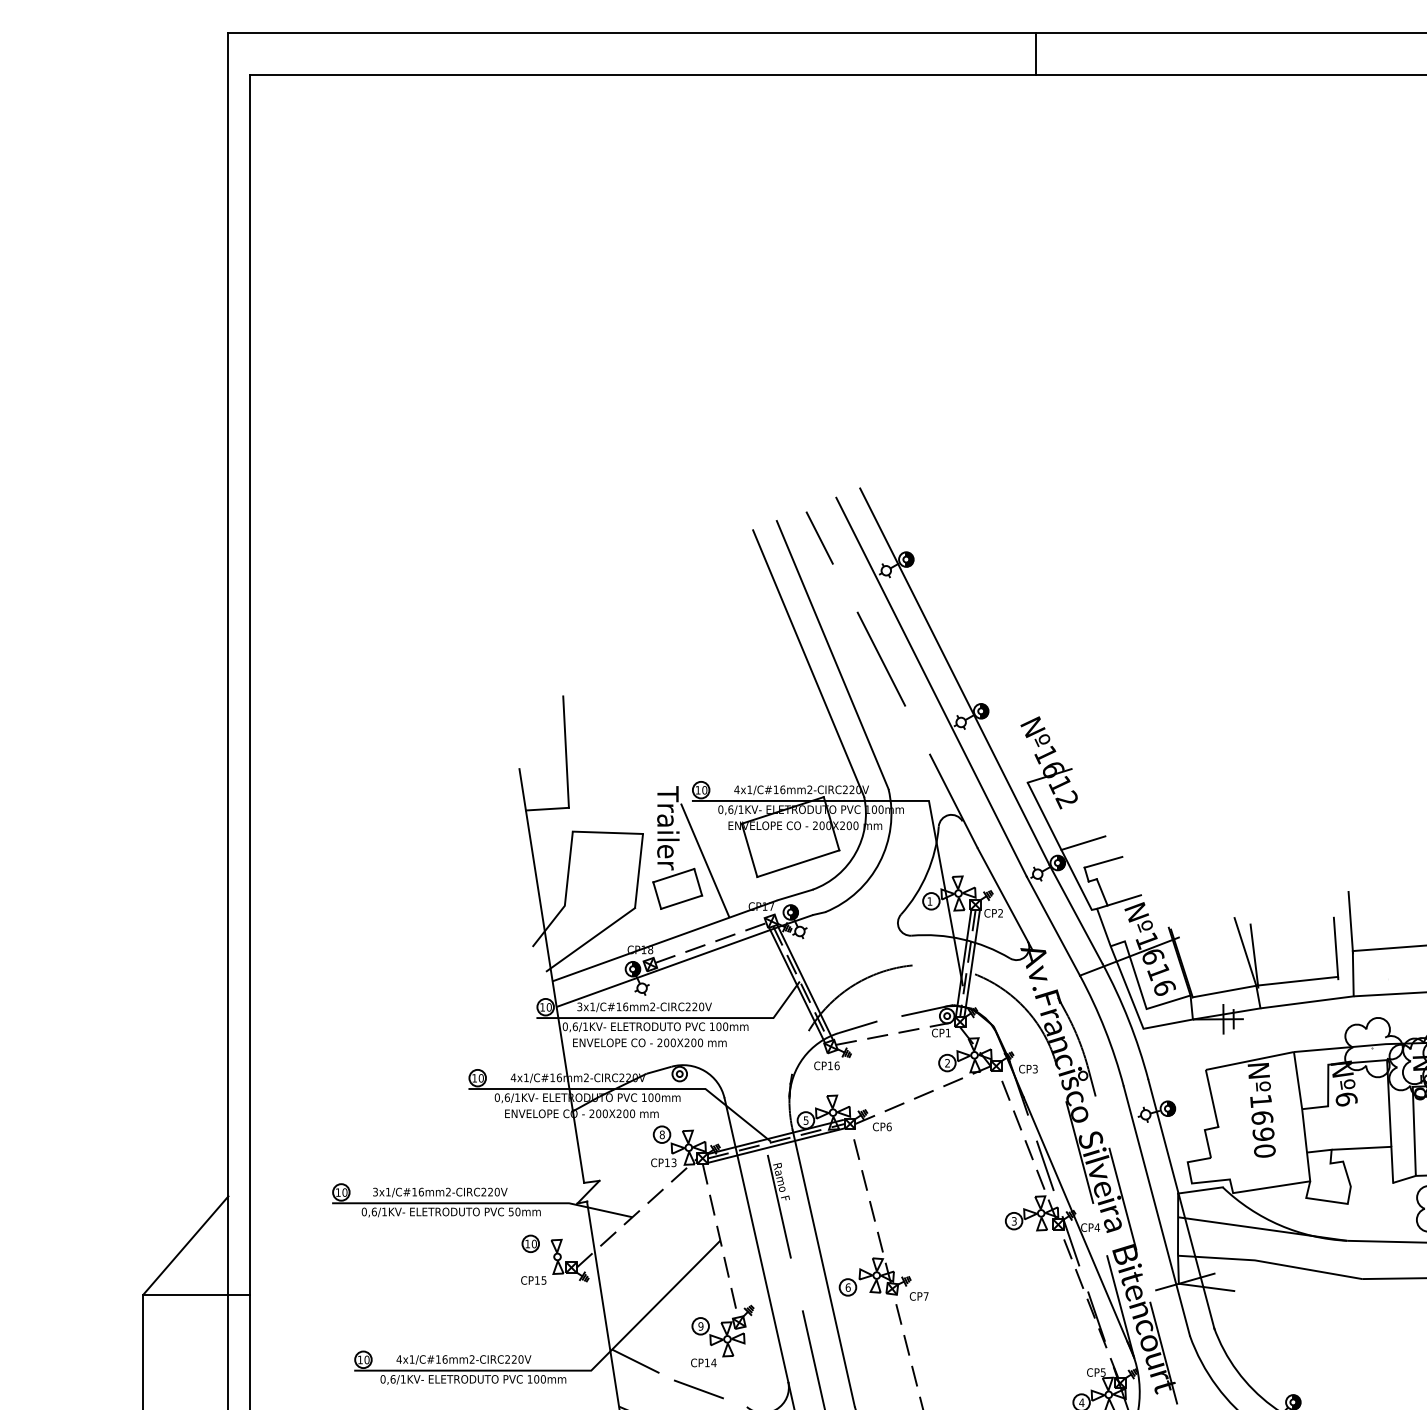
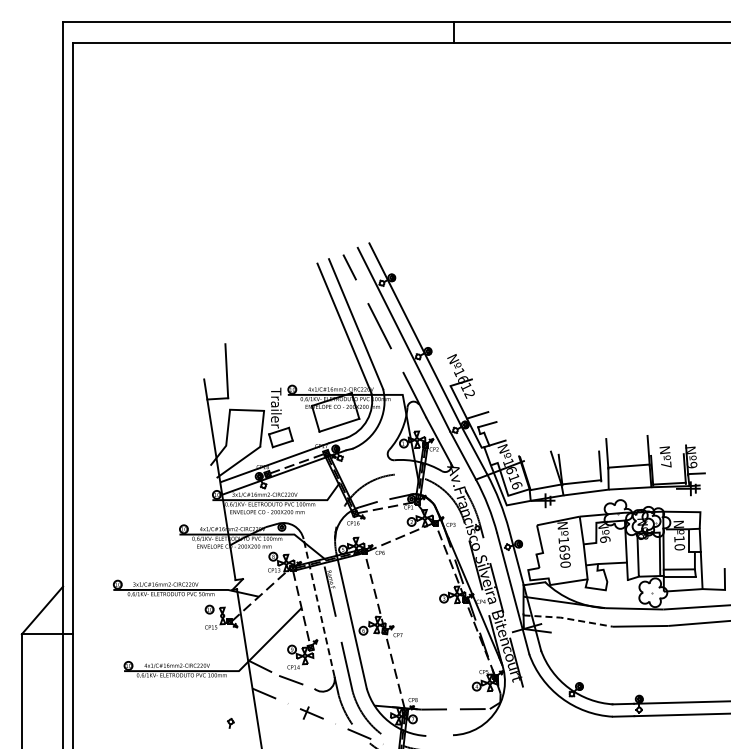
line: (703, 859) -> (293, 423), removed
line: (755, 1239) -> (318, 607), solid -> dashed
line: (1268, 1262) -> (567, 618), solid -> dashed

